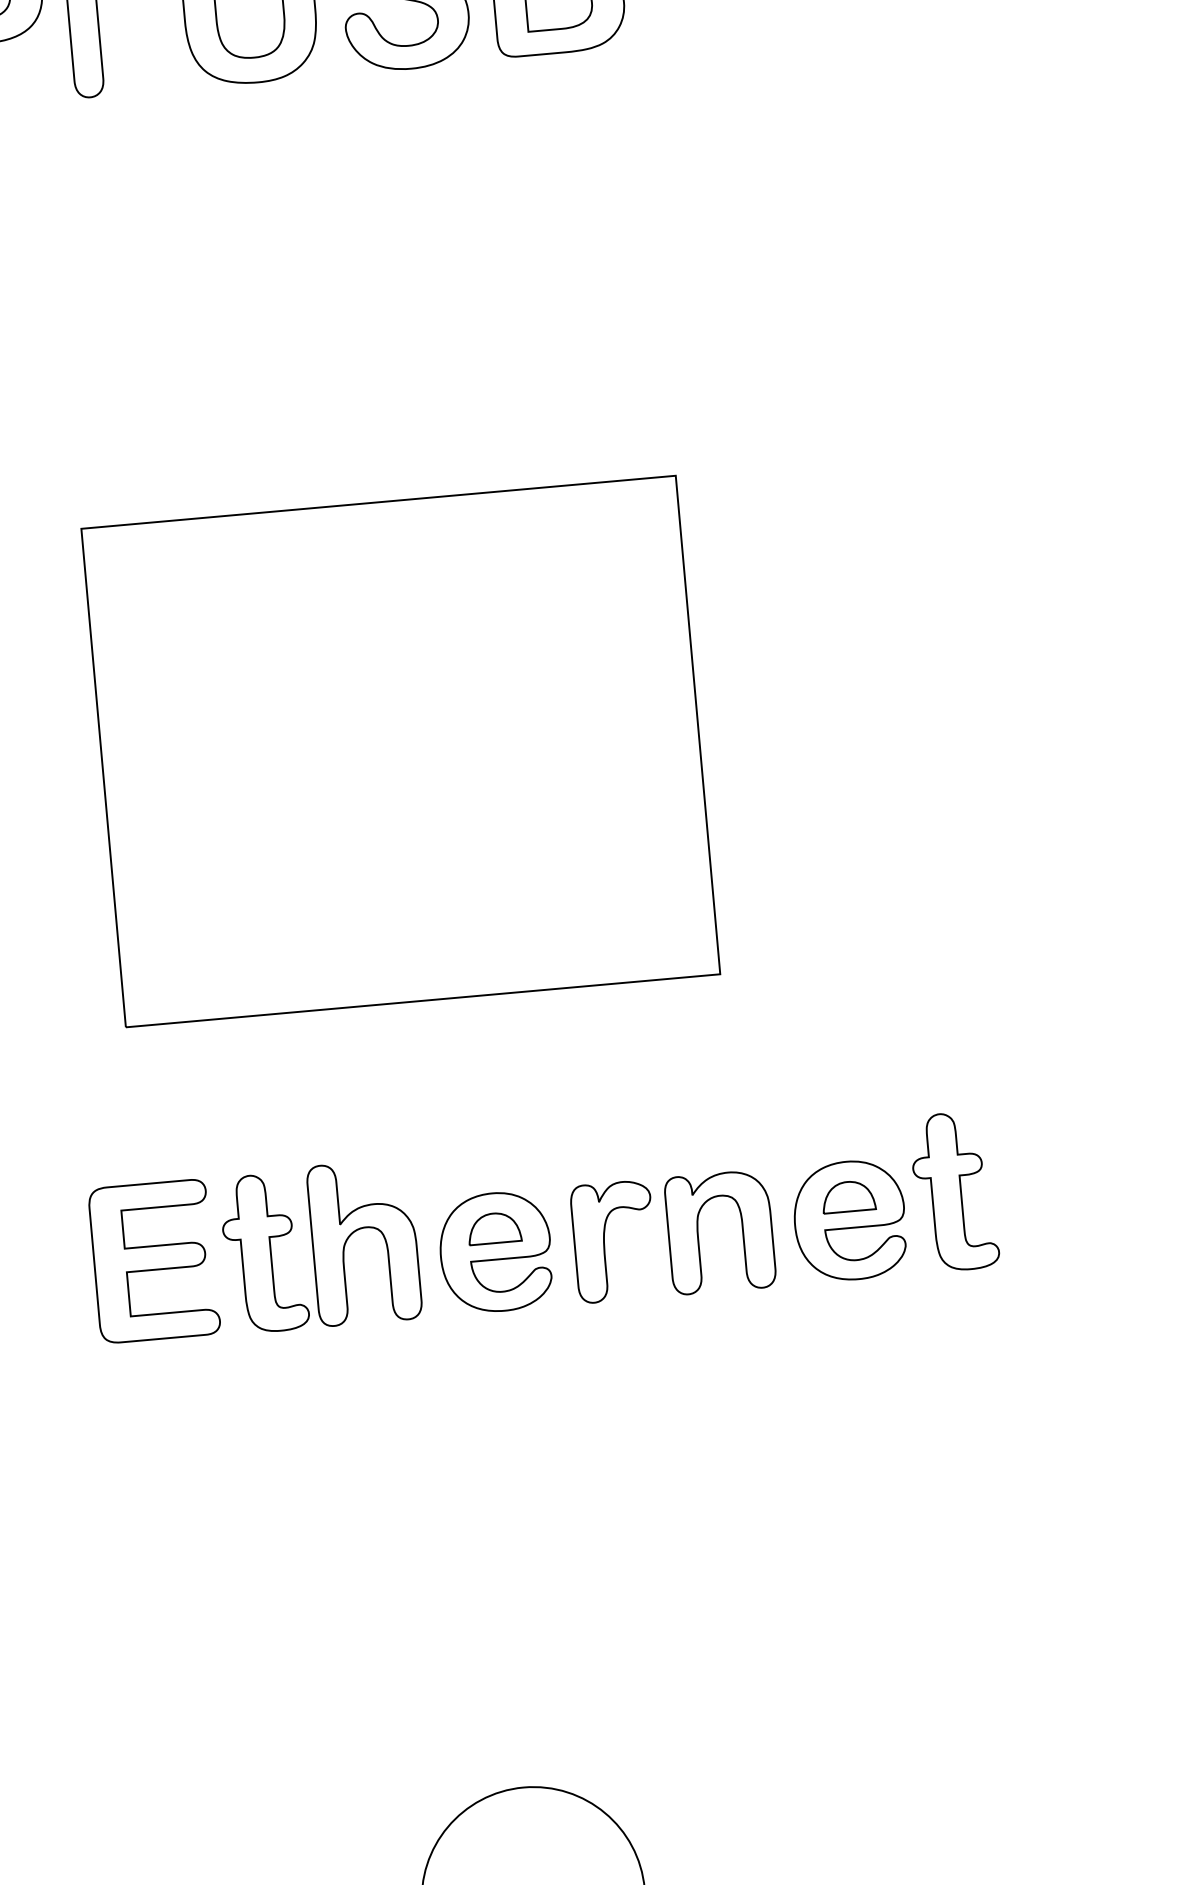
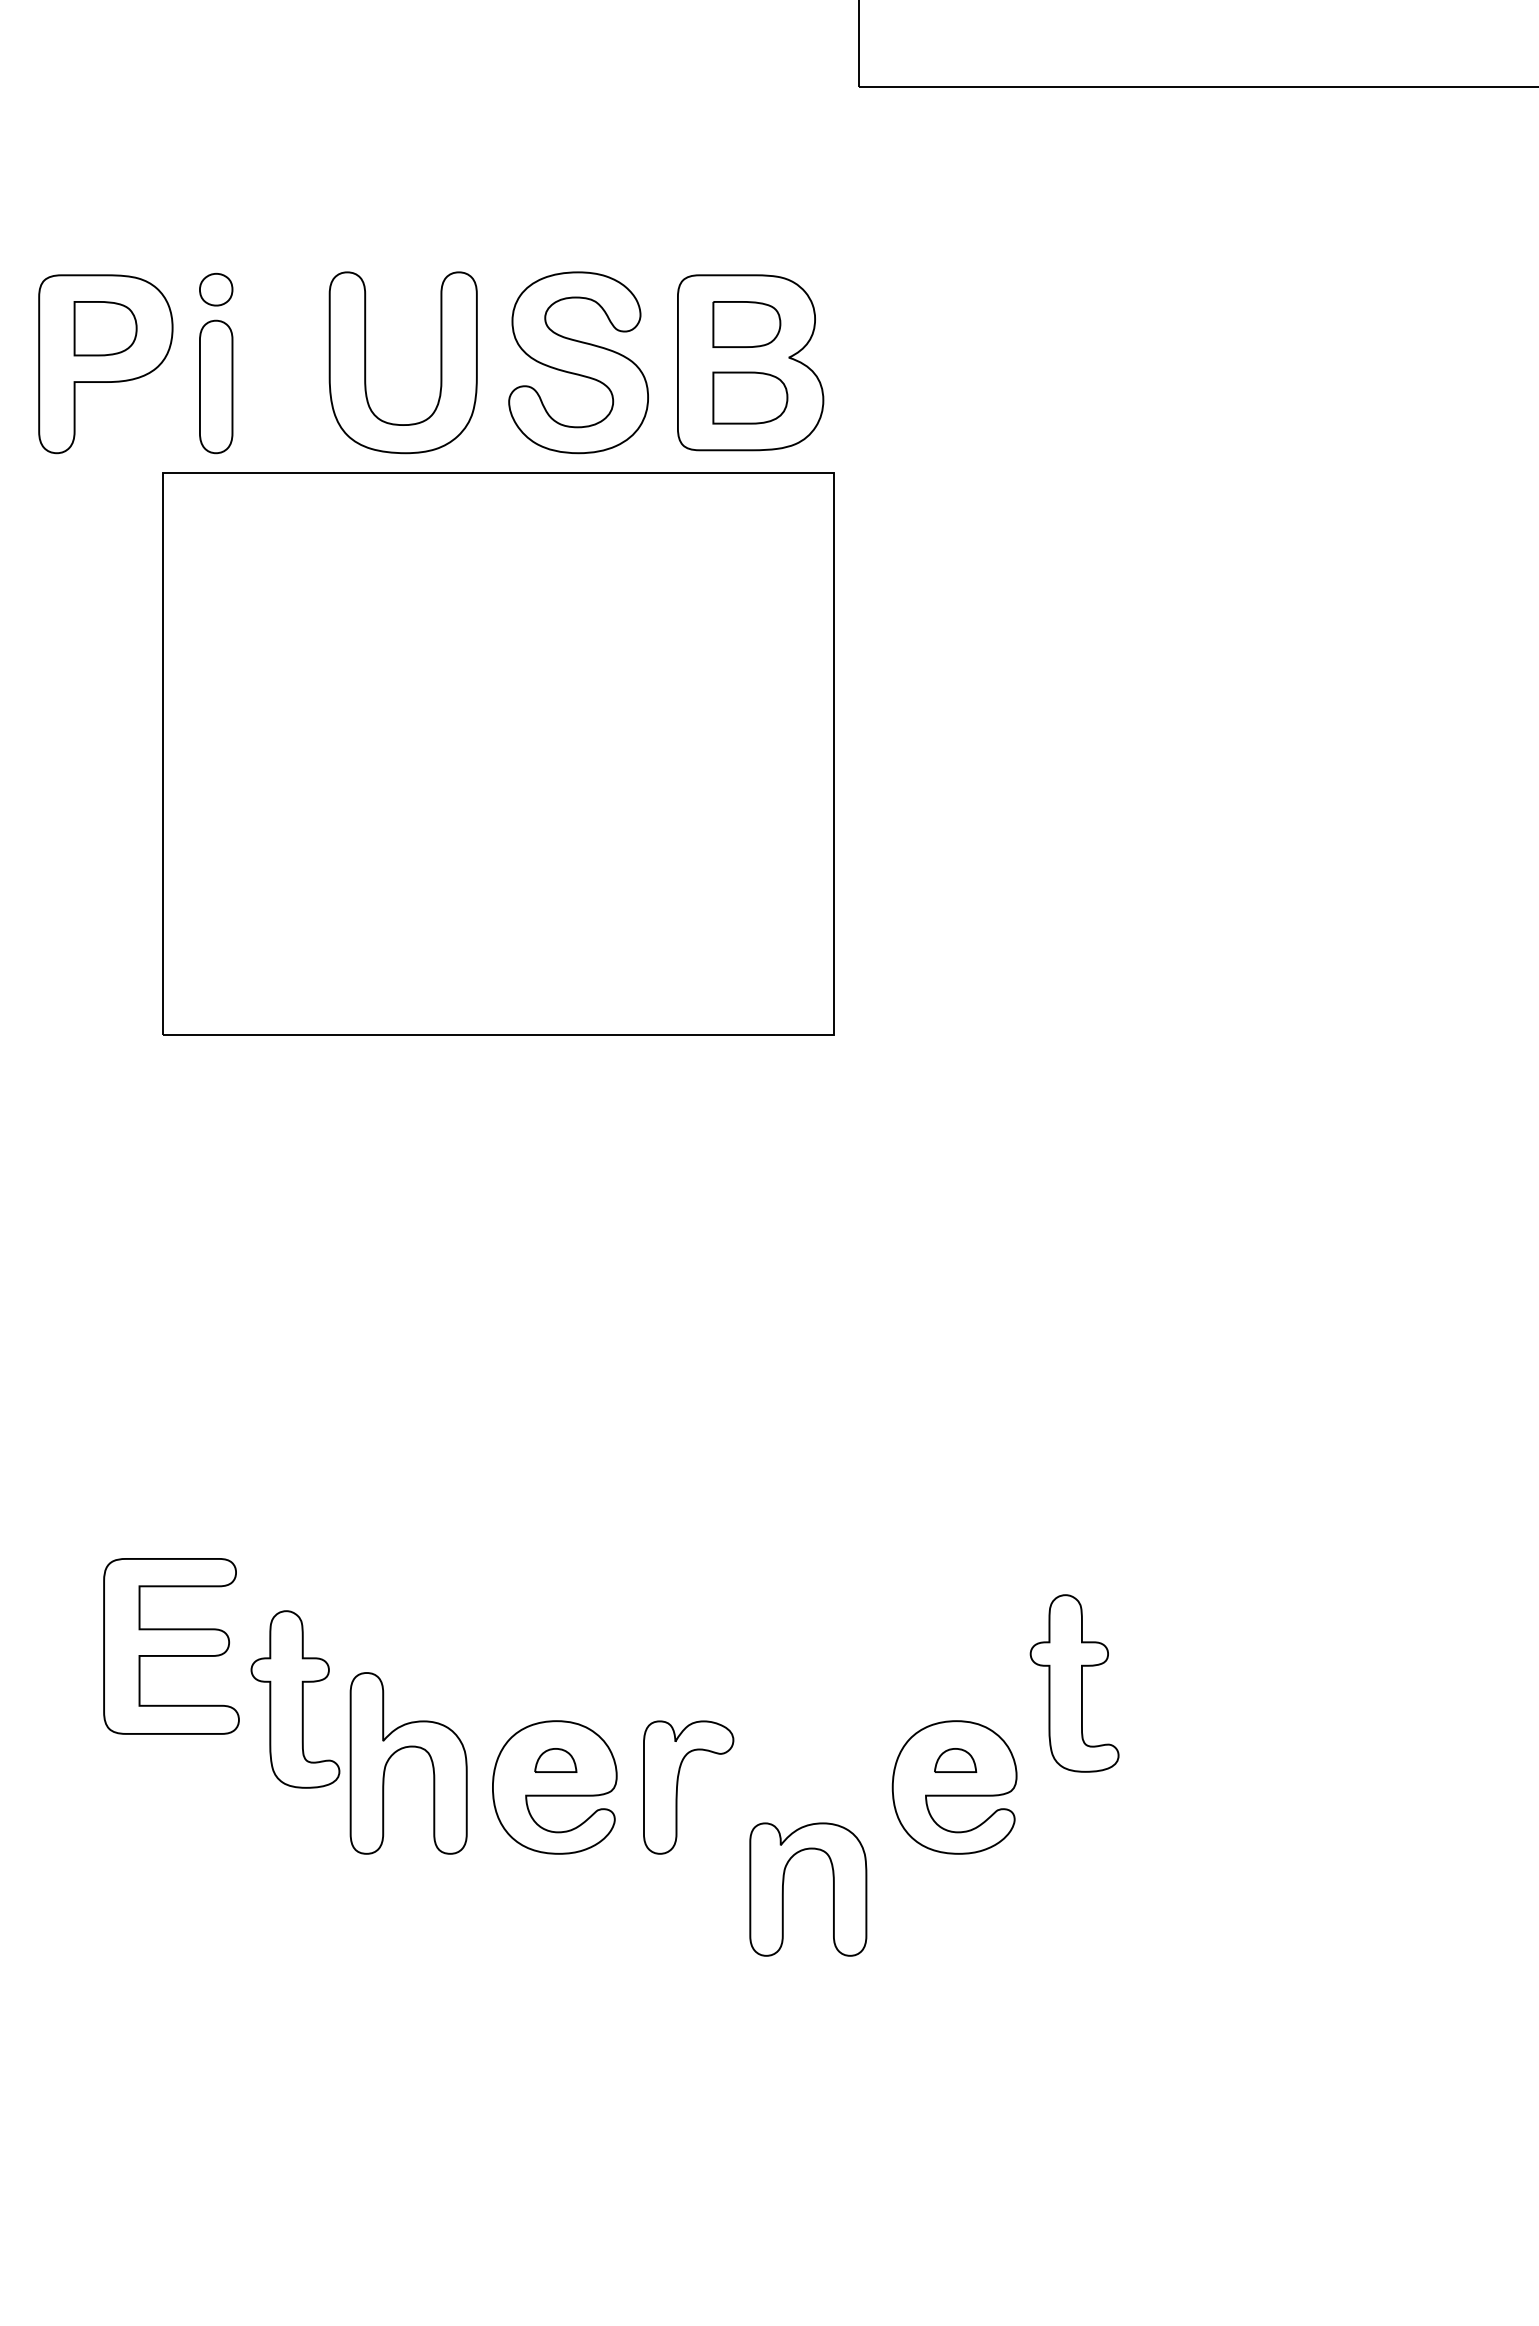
part: (400, 751) -> (498, 753), moved
part: (954, 1191) -> (1074, 1683), moved
part: (848, 1196) -> (955, 1760), size x0.7
part: (698, 1227) -> (784, 1882), moved
part: (494, 1228) -> (555, 1760), size x0.7
part: (264, 1253) -> (295, 1699), moved
part: (154, 1261) -> (171, 1646), moved

